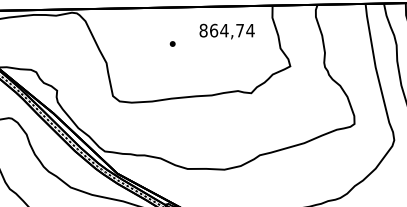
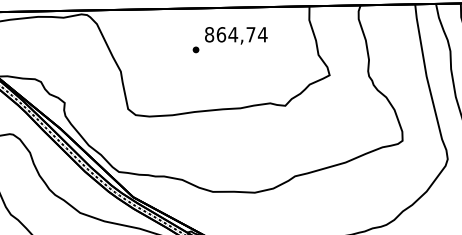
text: (226, 31) -> (235, 35), moved

